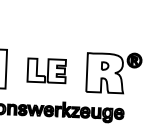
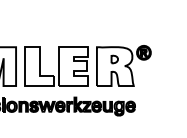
part: (46, 70) -> (56, 66), size x1.67

